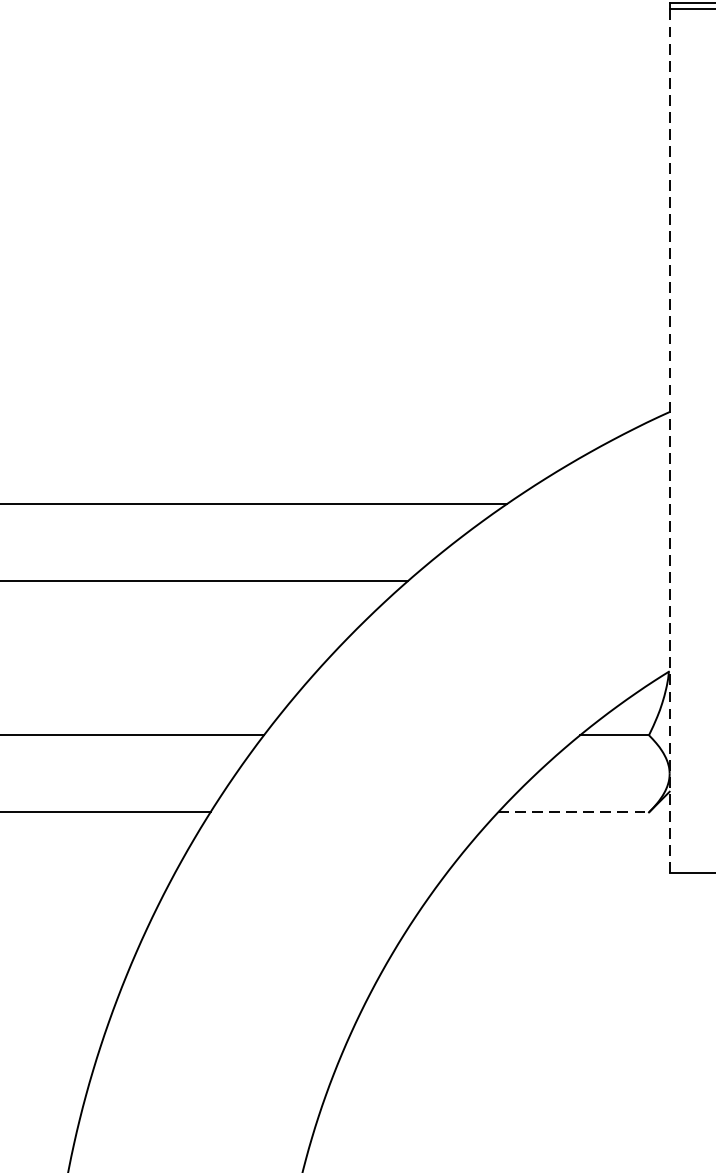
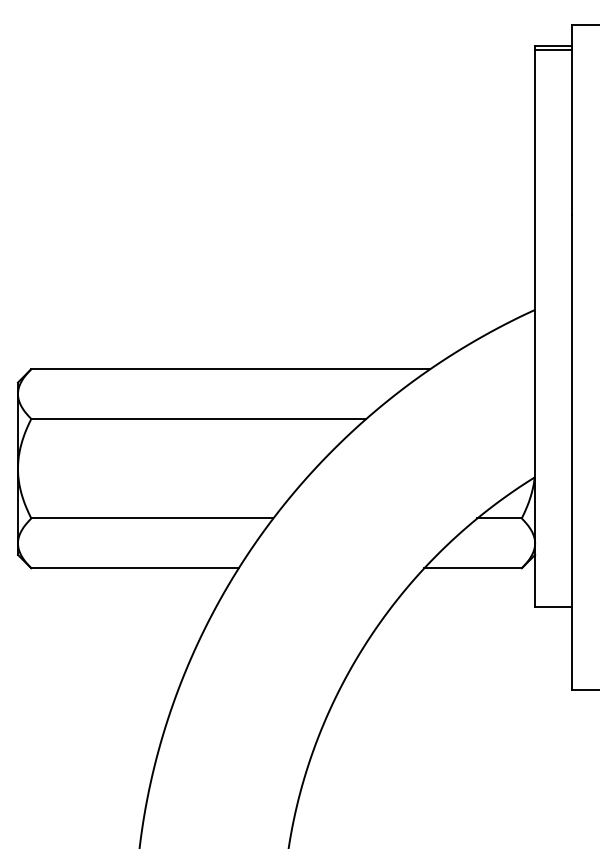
line: (670, 440) -> (535, 328), dashed -> solid
line: (574, 812) -> (473, 568), dashed -> solid

